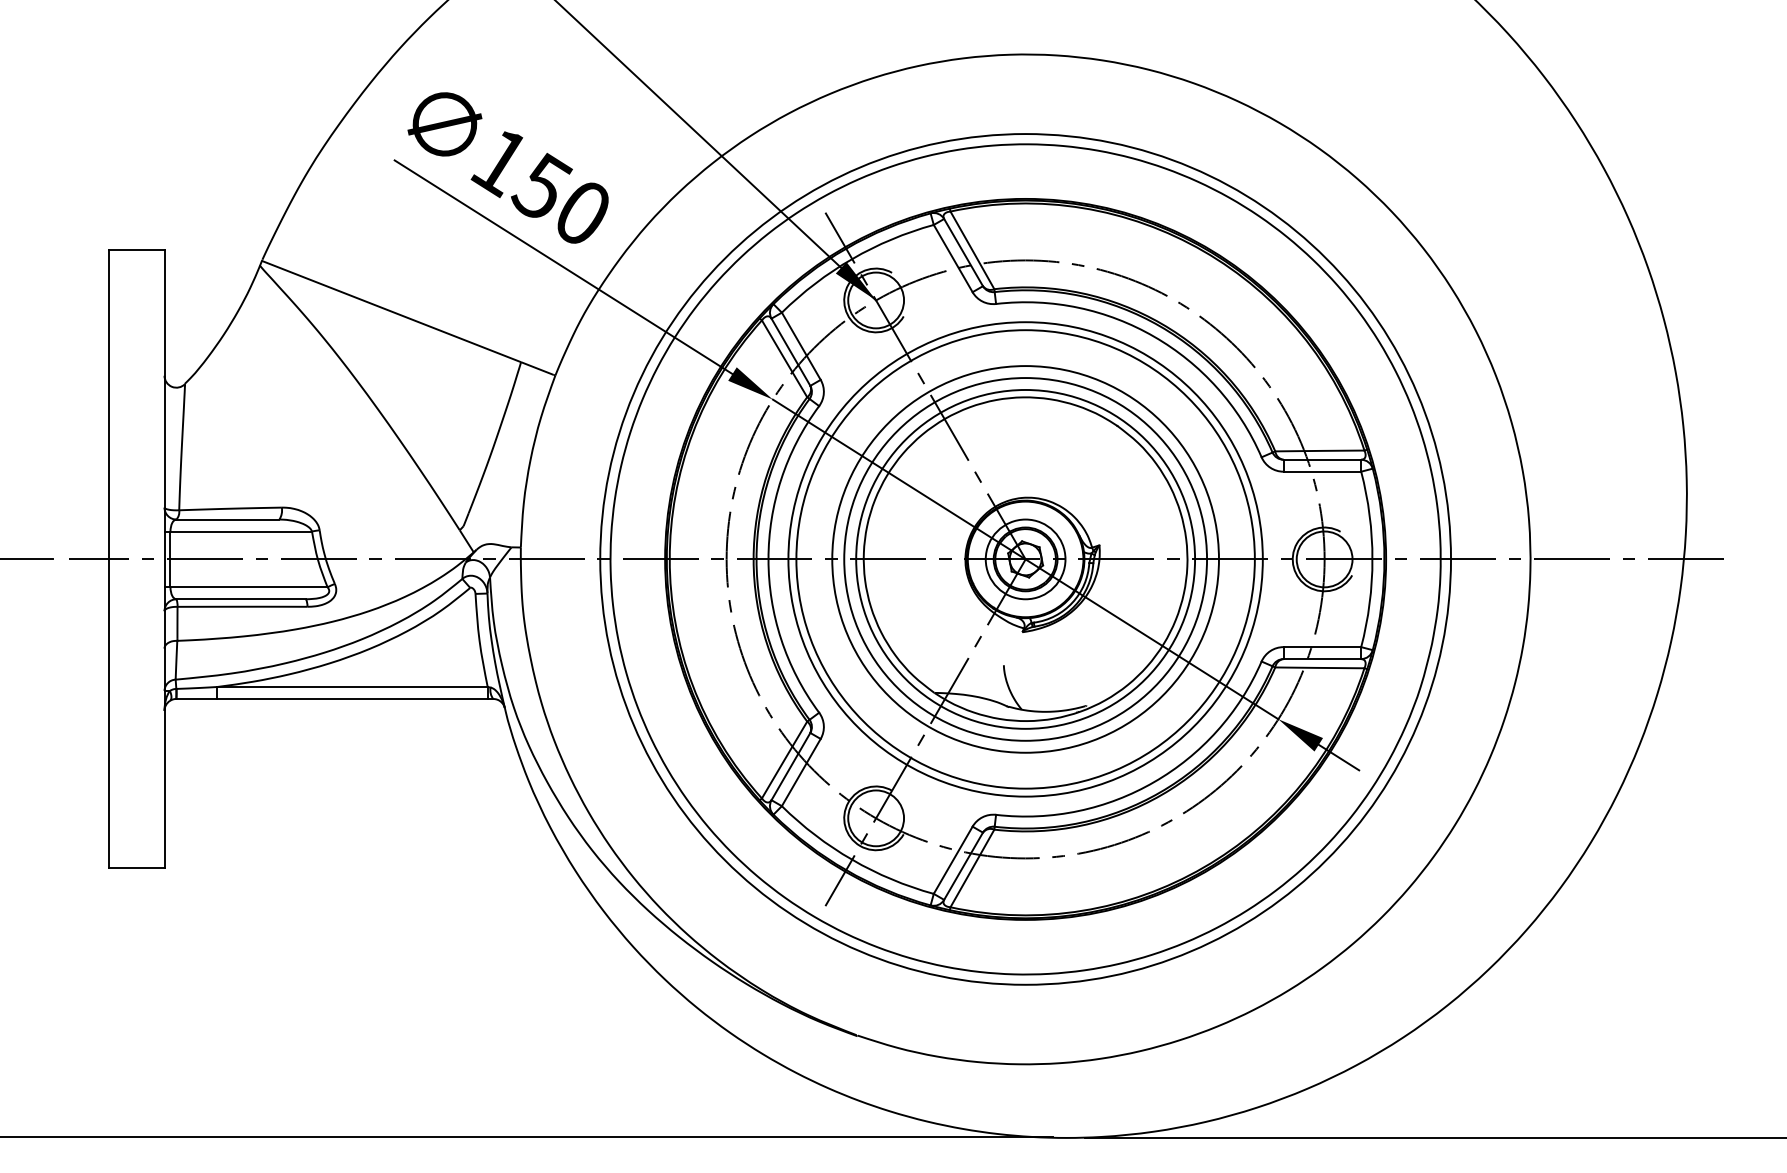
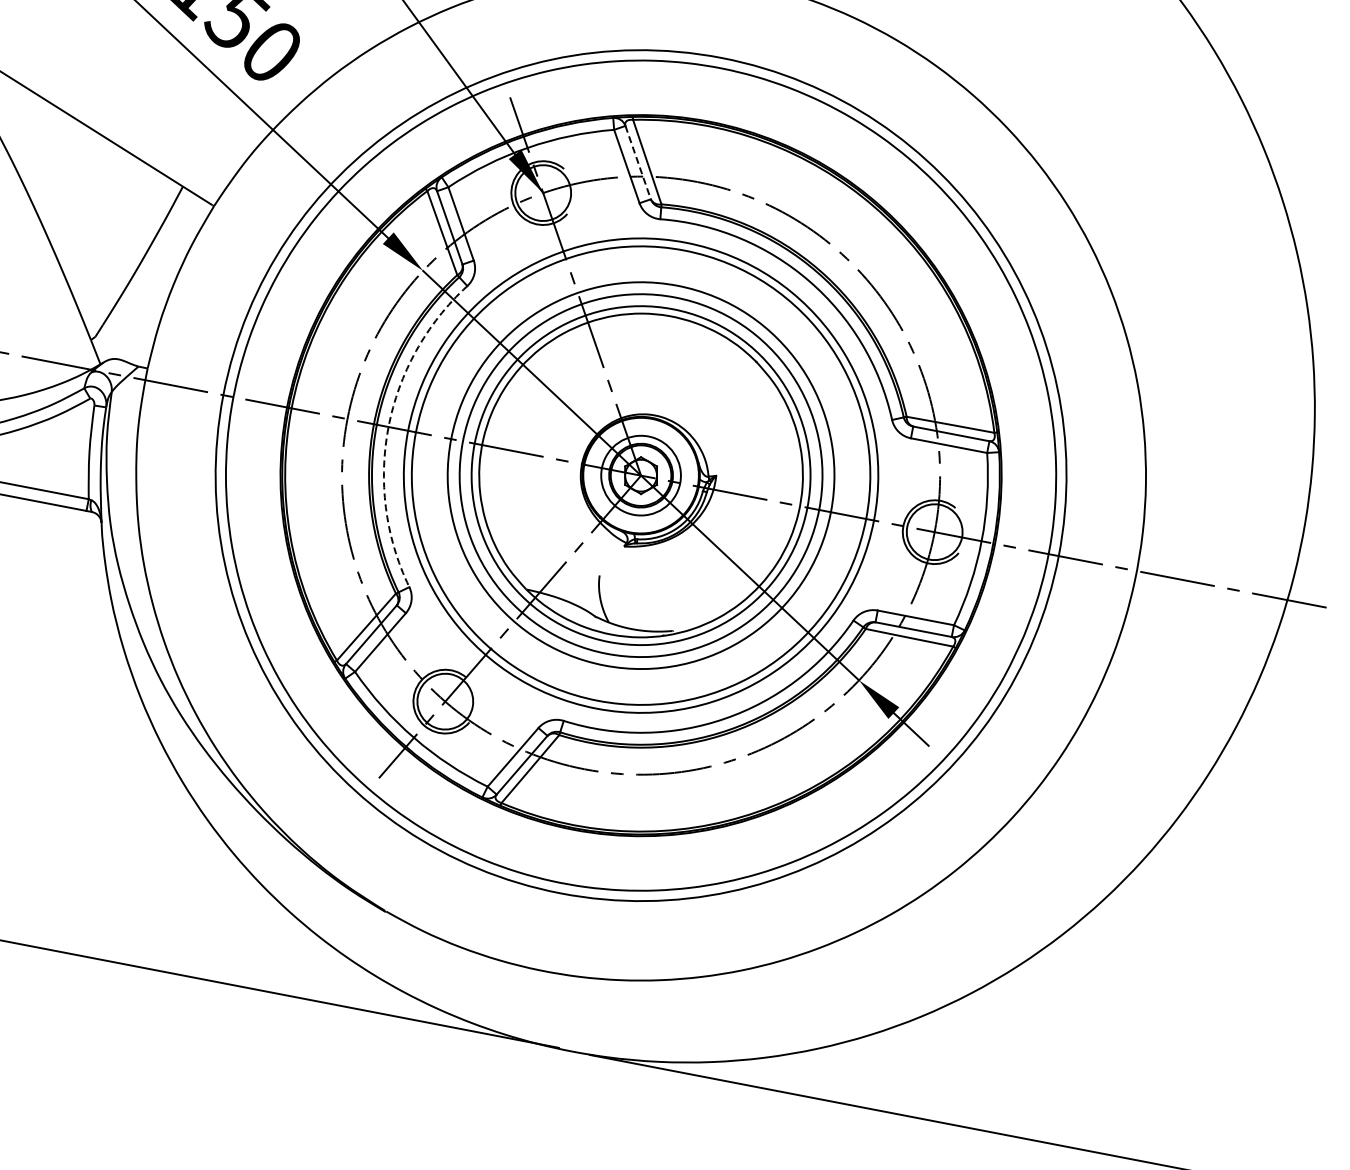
line: (963, 252) -> (638, 162), solid -> dashed
arc: (768, 559) -> (388, 427), solid -> dashed

